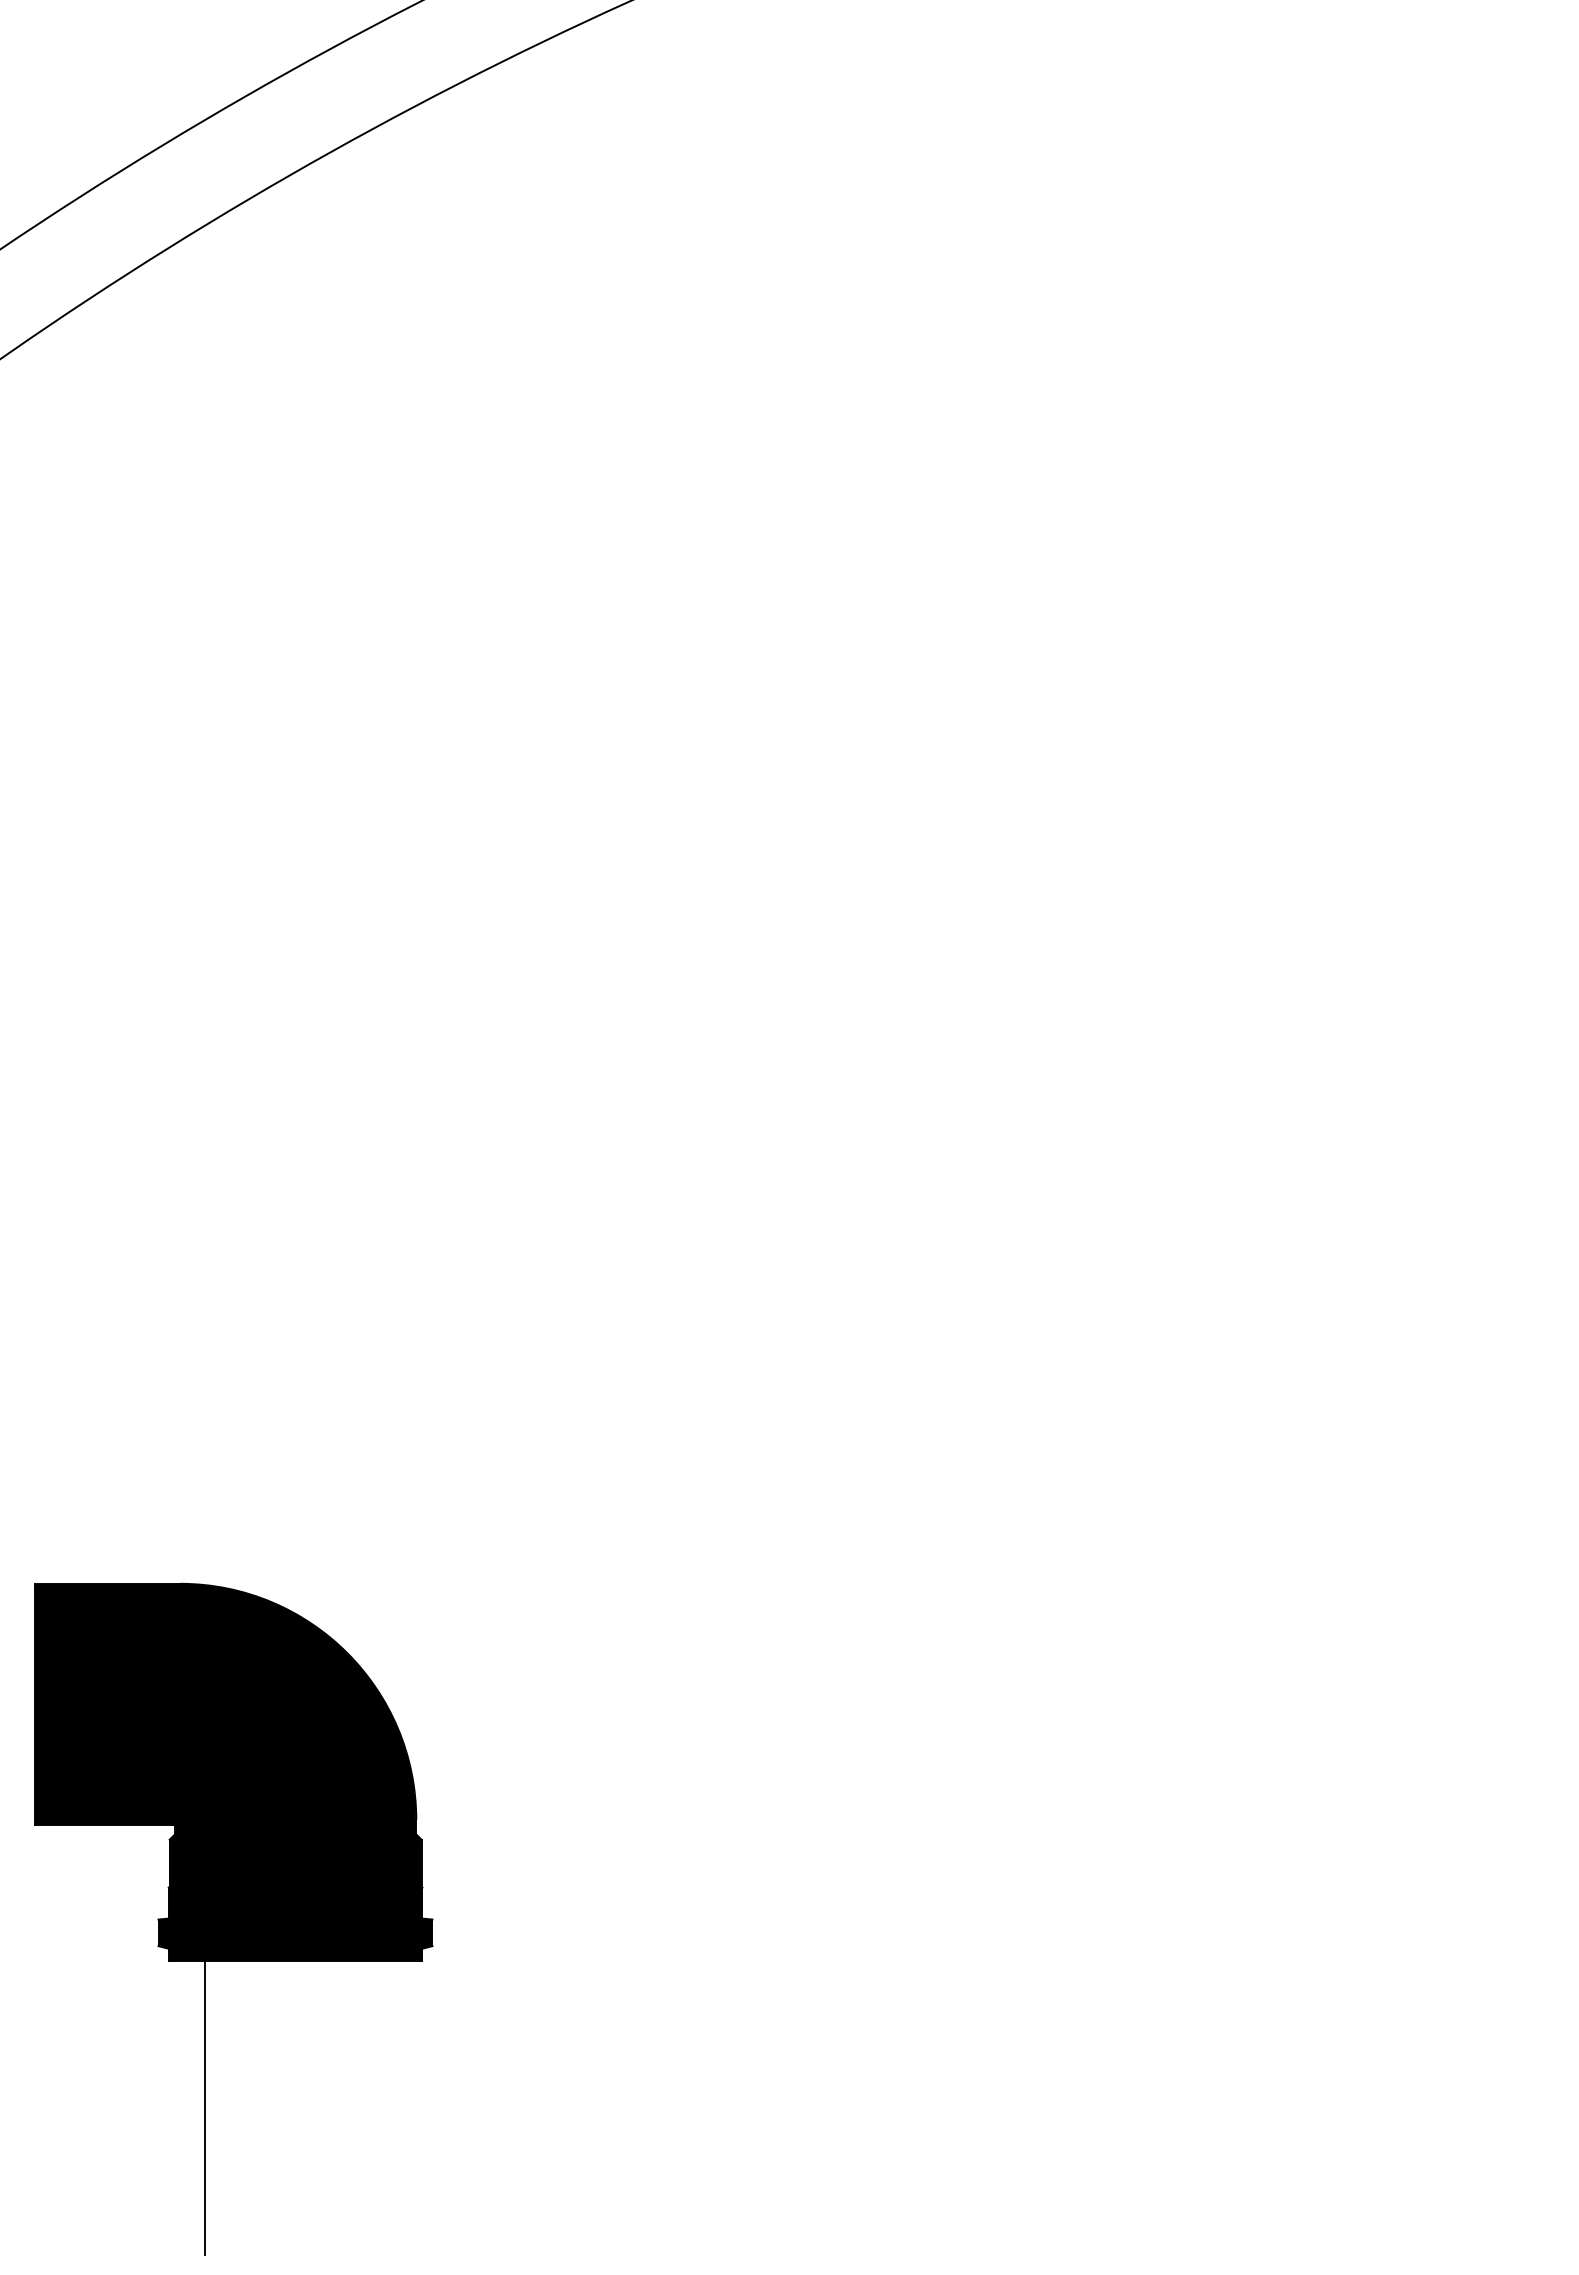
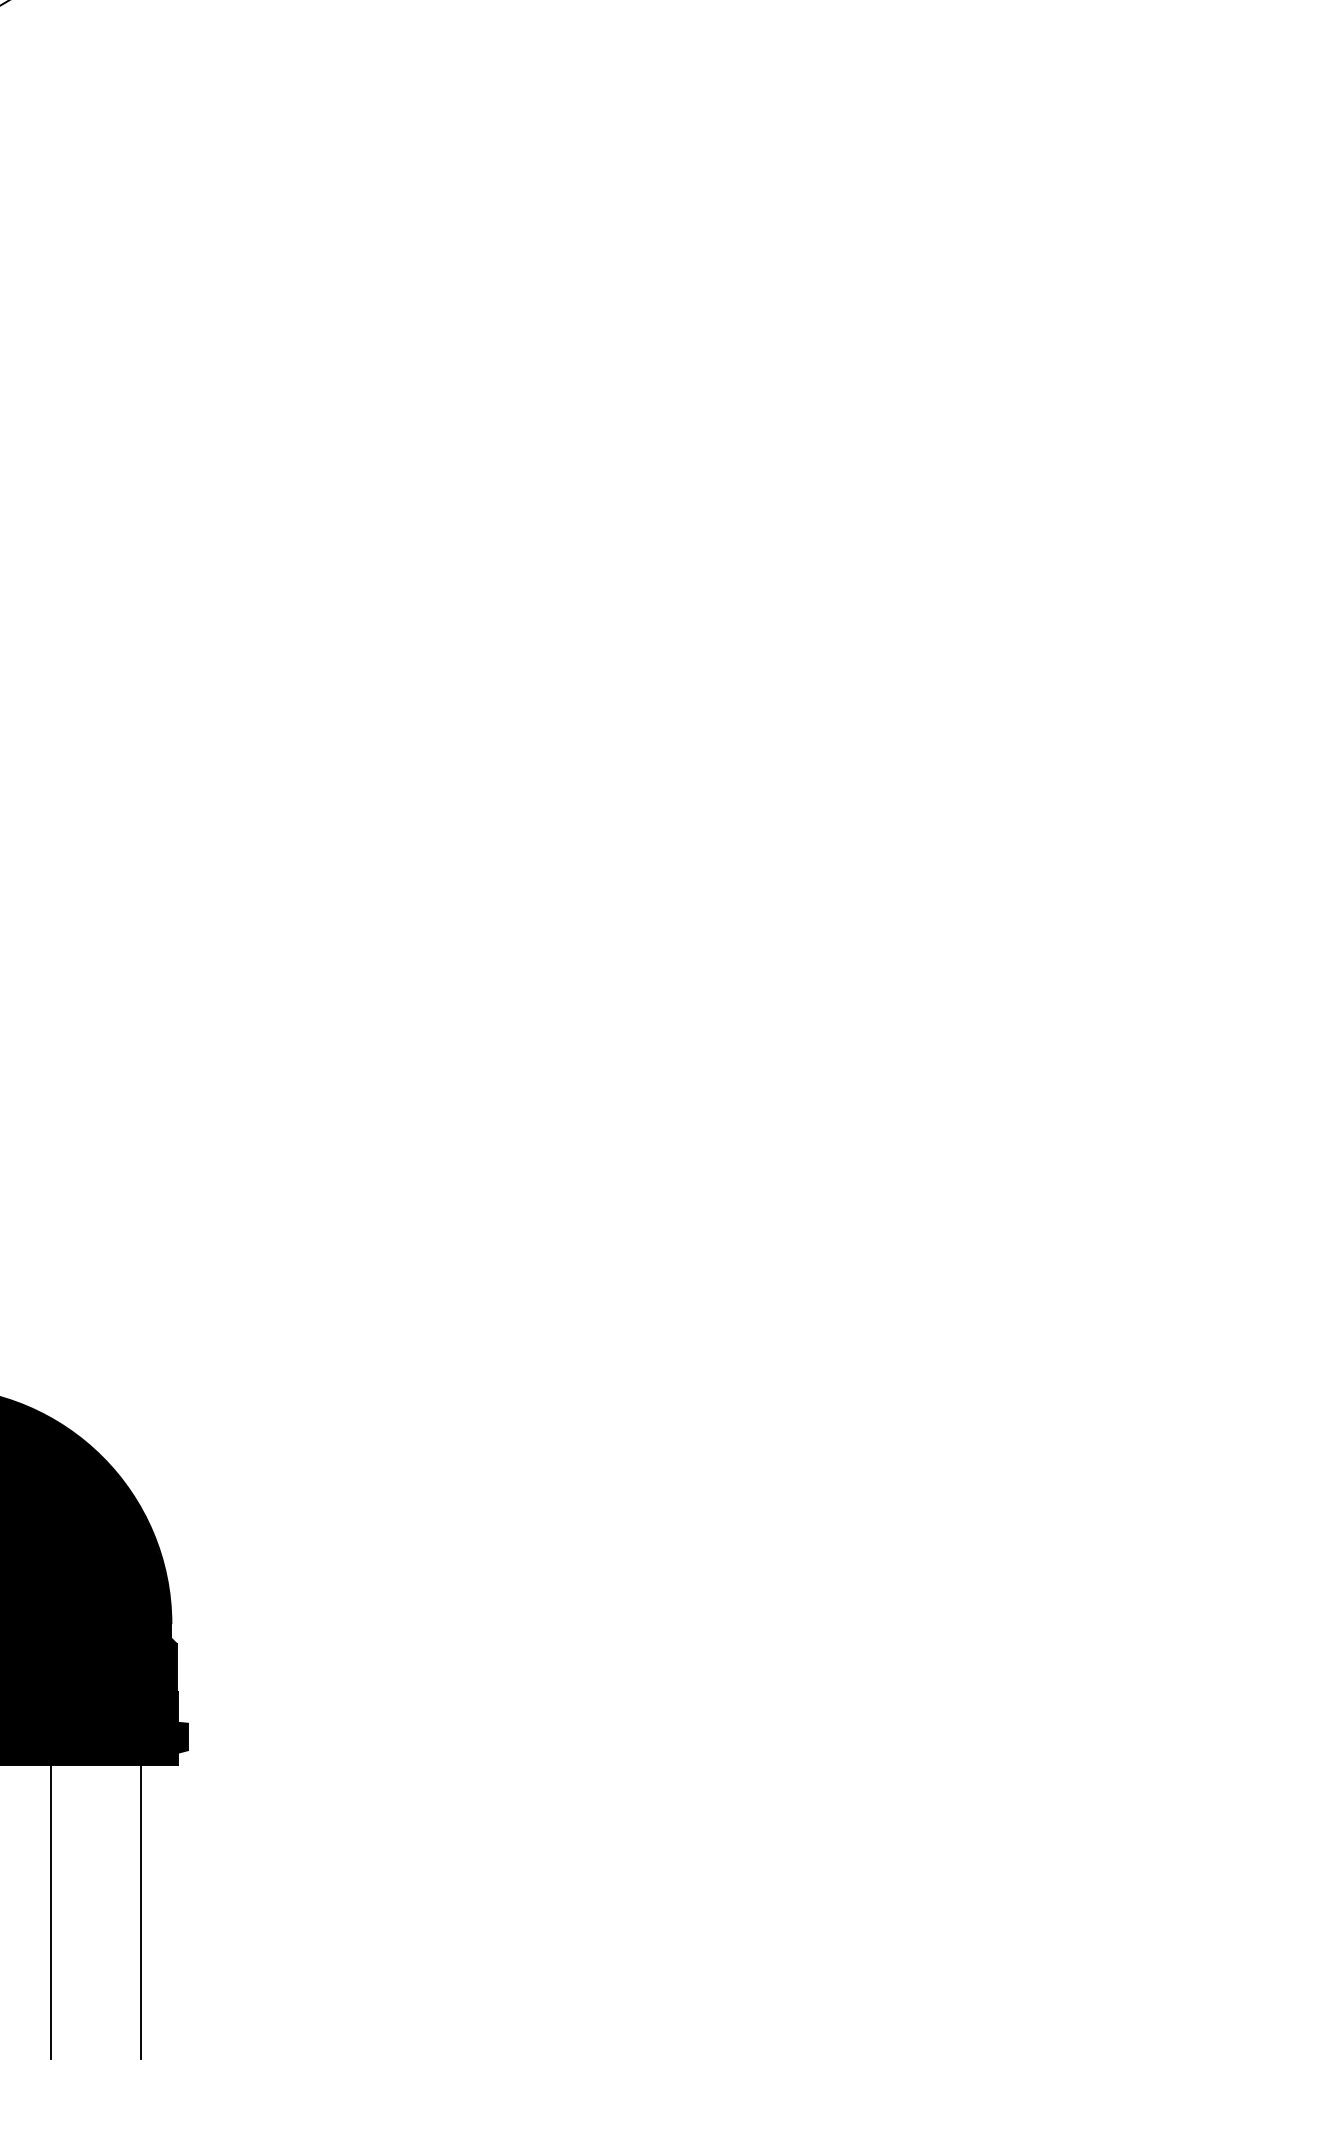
line: (295, 2107) -> (50, 1911), added
line: (385, 2107) -> (140, 1911), added

